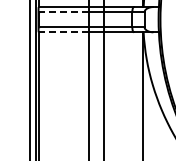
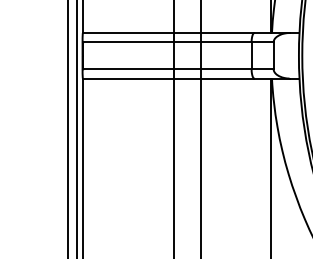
line: (63, 12) -> (127, 42), dashed -> solid
line: (63, 32) -> (127, 78), dashed -> solid

